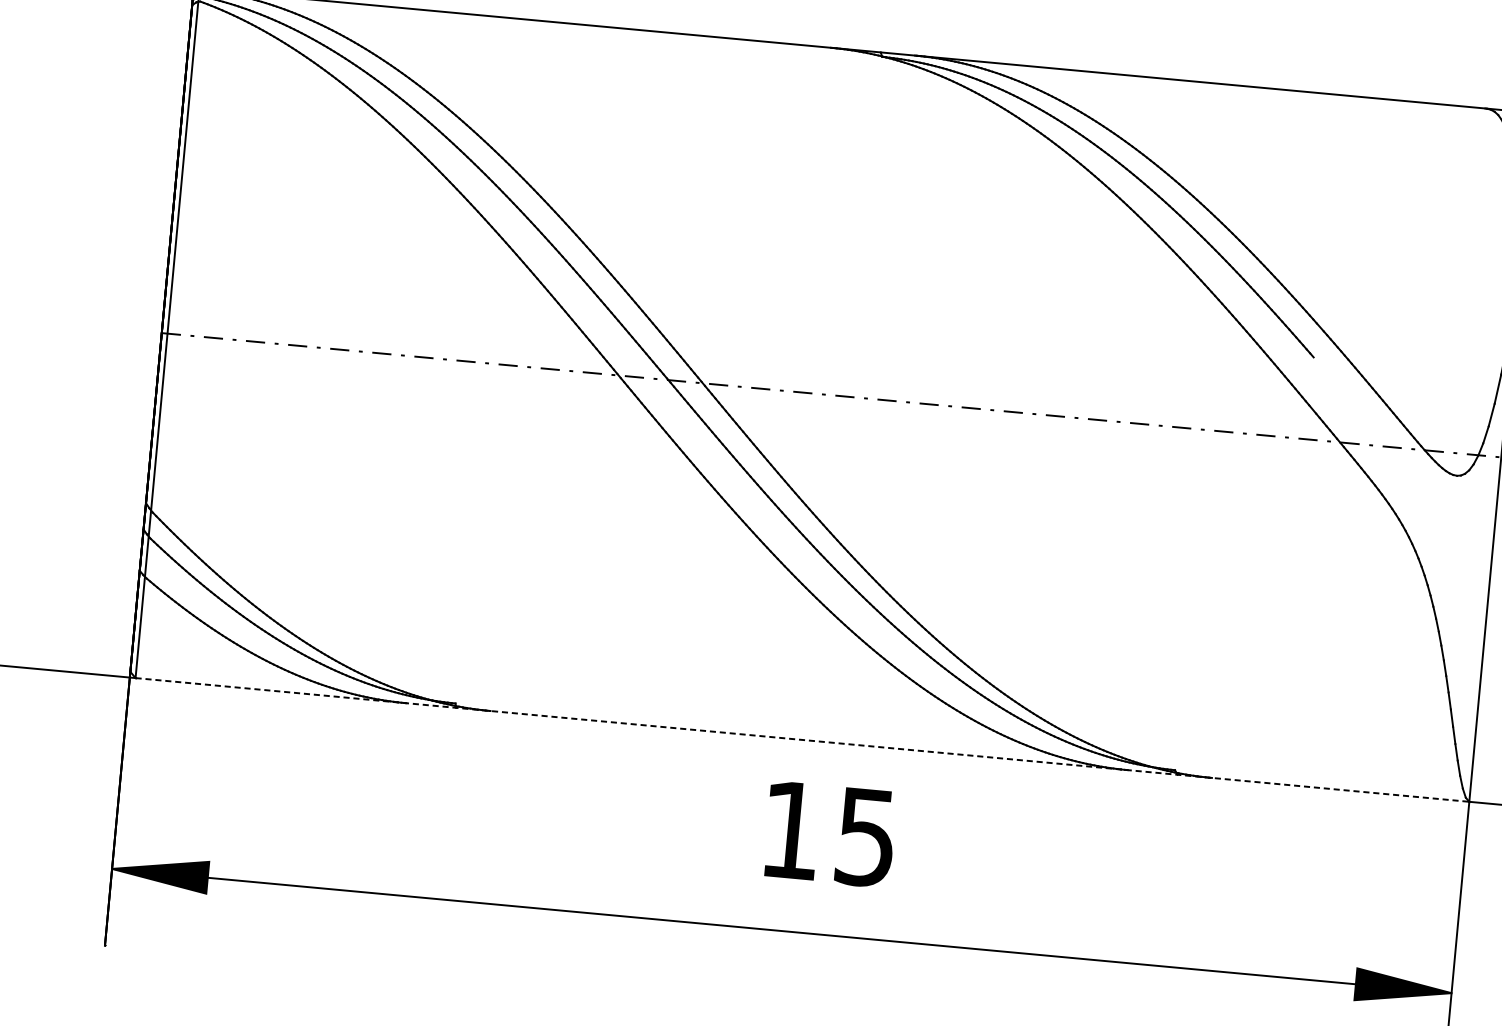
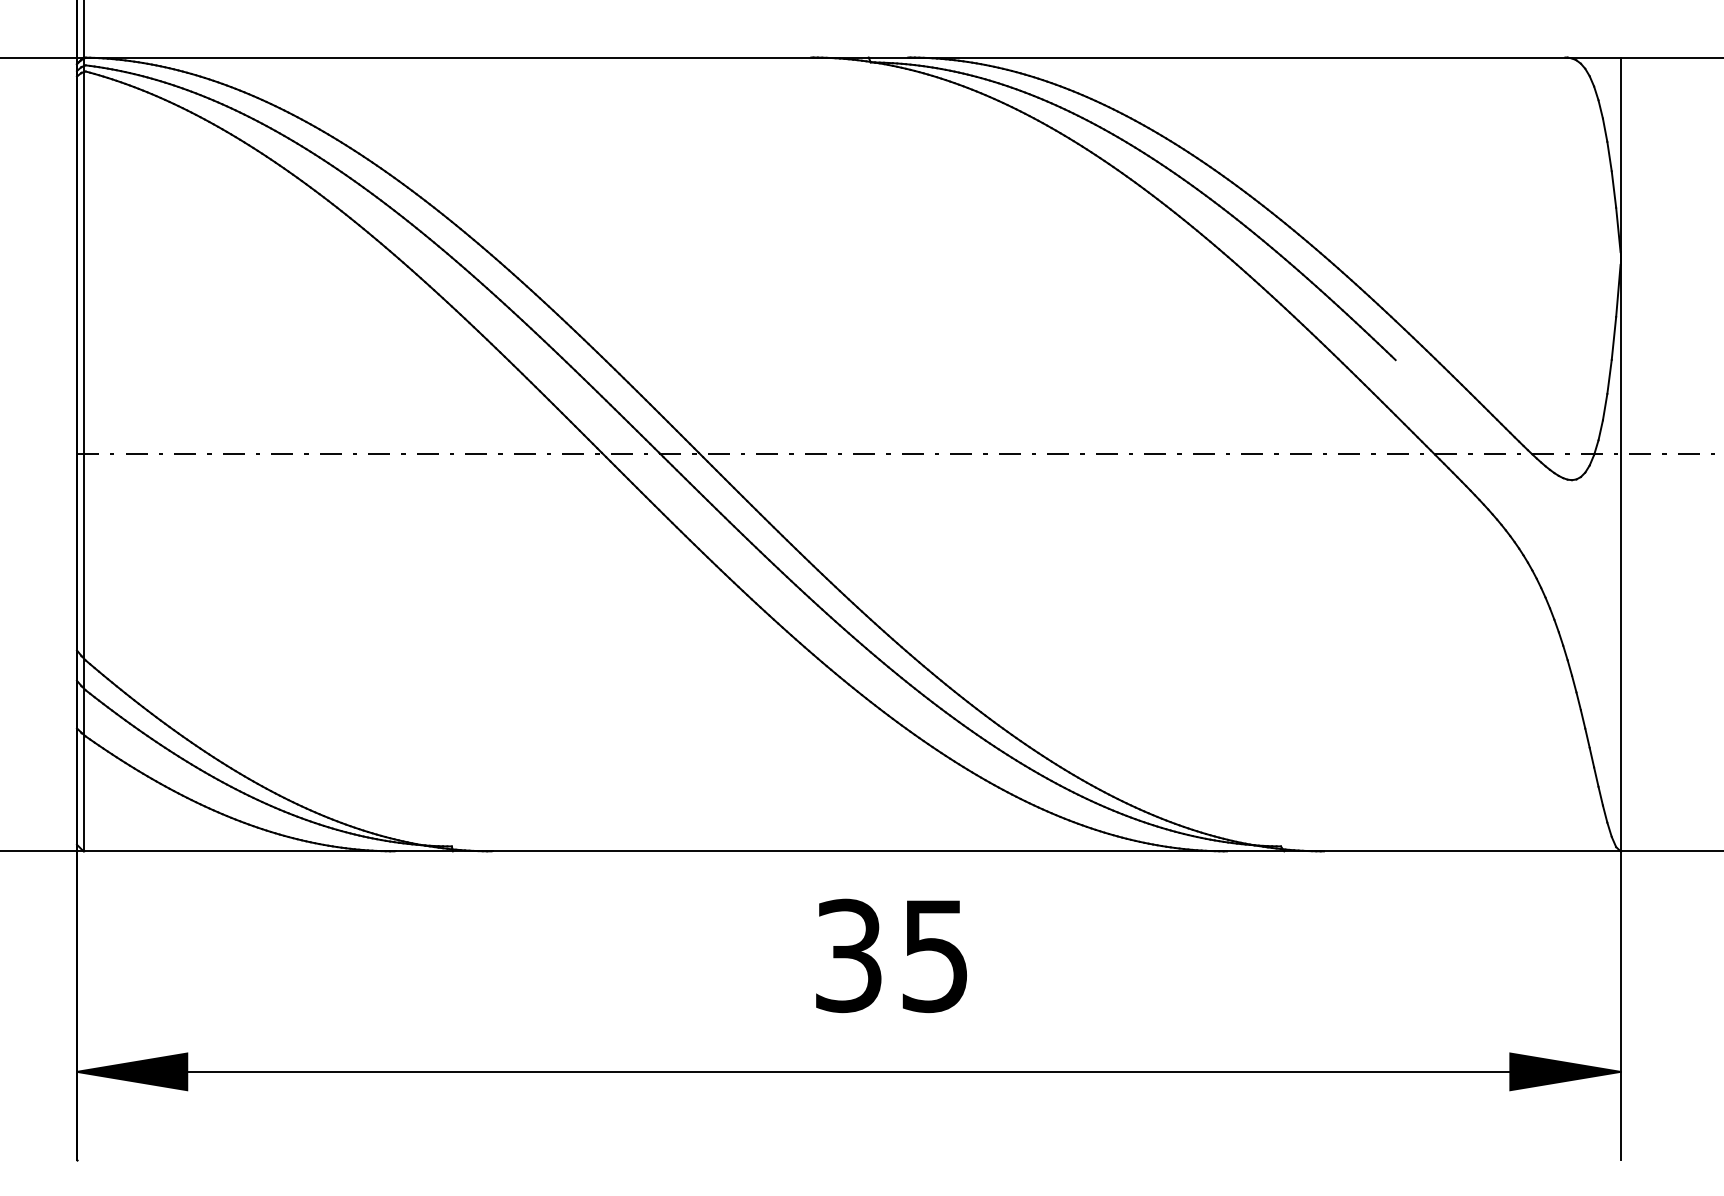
line: (802, 740) -> (852, 851), dashed -> solid
text: (790, 830) -> (848, 955), 15 -> 35

